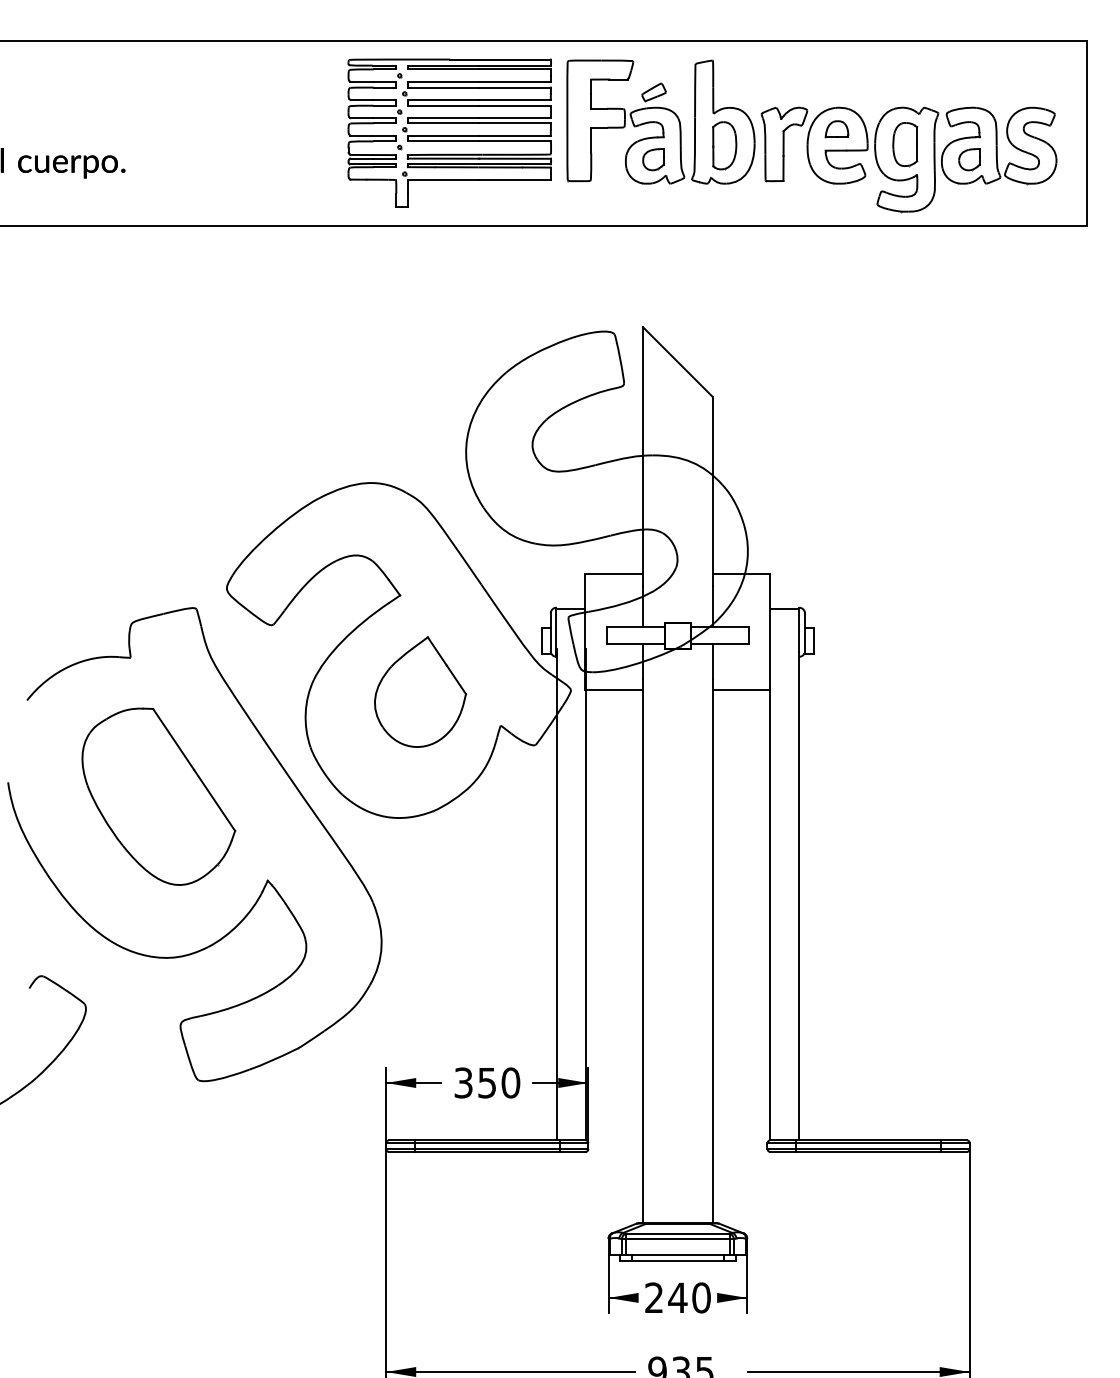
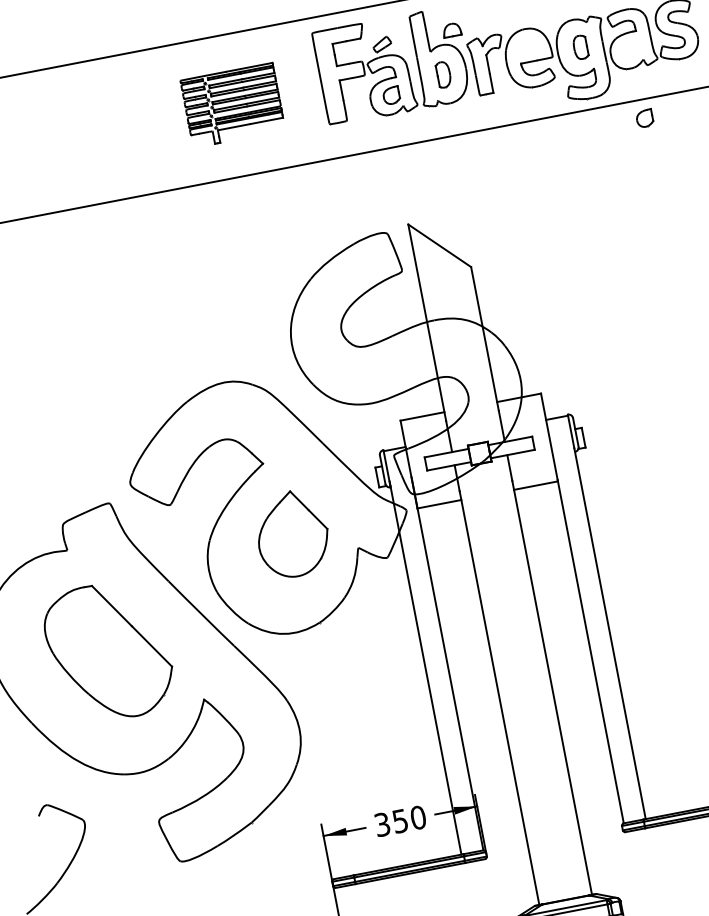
part: (836, 129) -> (451, 30), moved
part: (449, 132) -> (232, 104), size x0.6
part: (905, 144) -> (580, 47), size x0.7
part: (724, 145) -> (443, 74), size x0.7
part: (969, 159) -> (644, 118), moved

